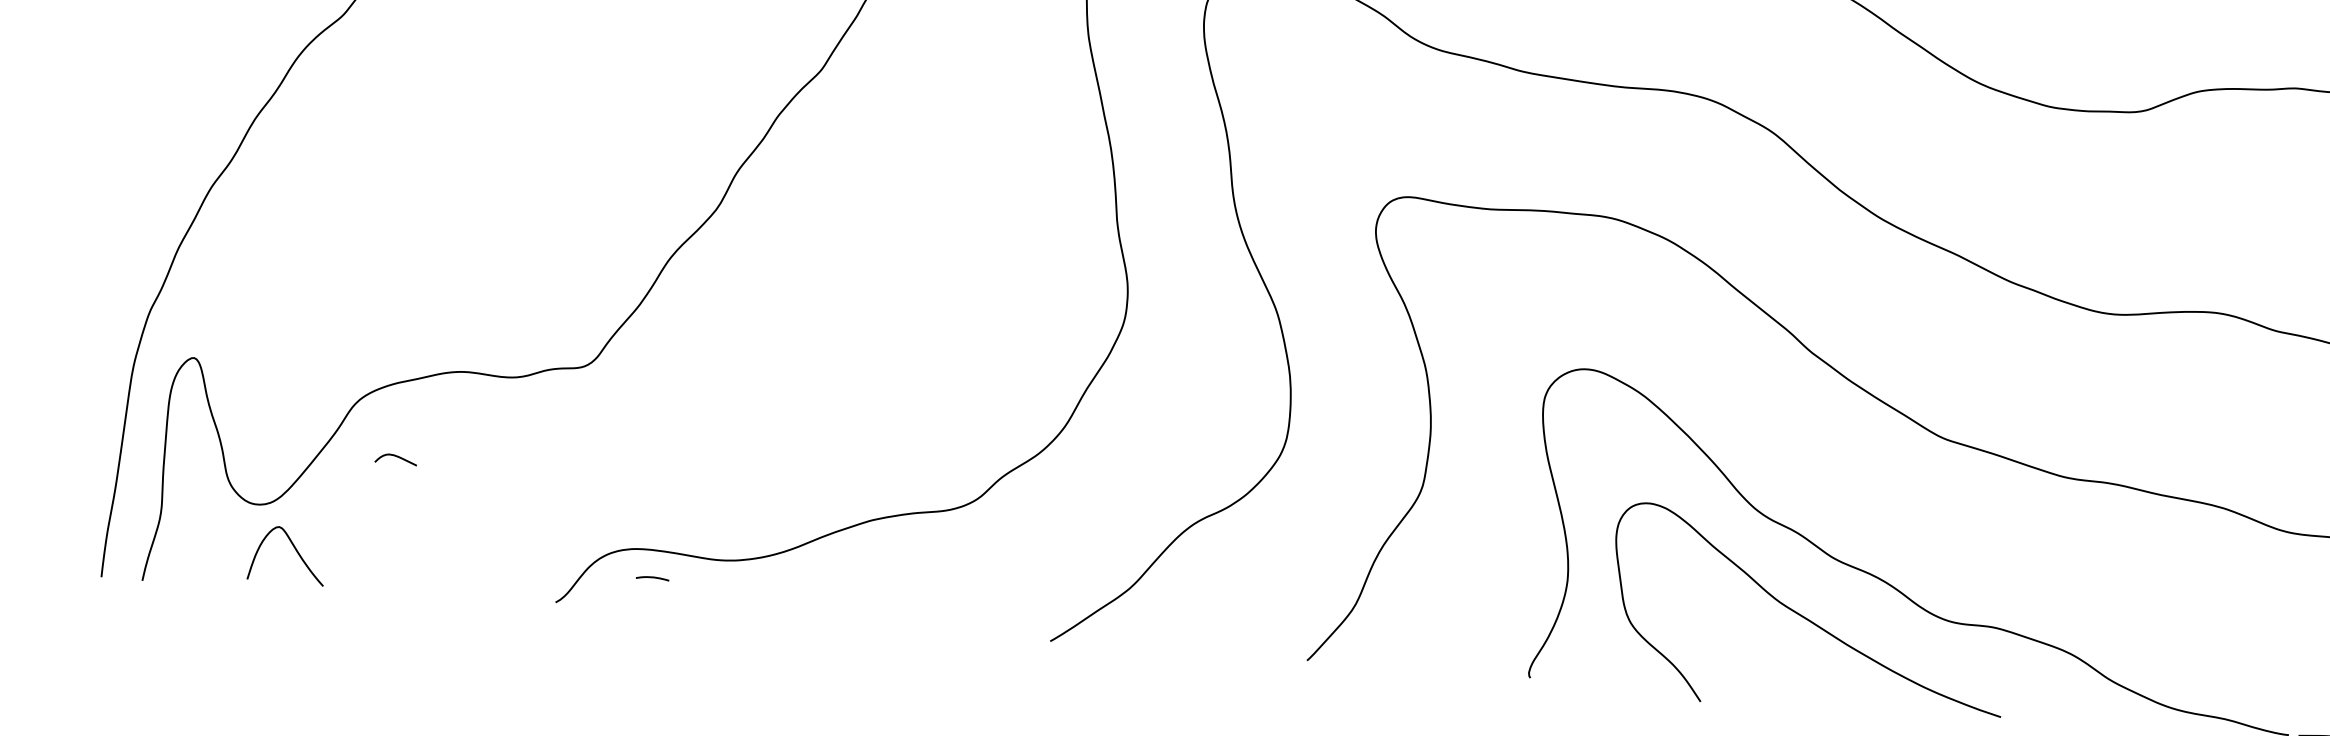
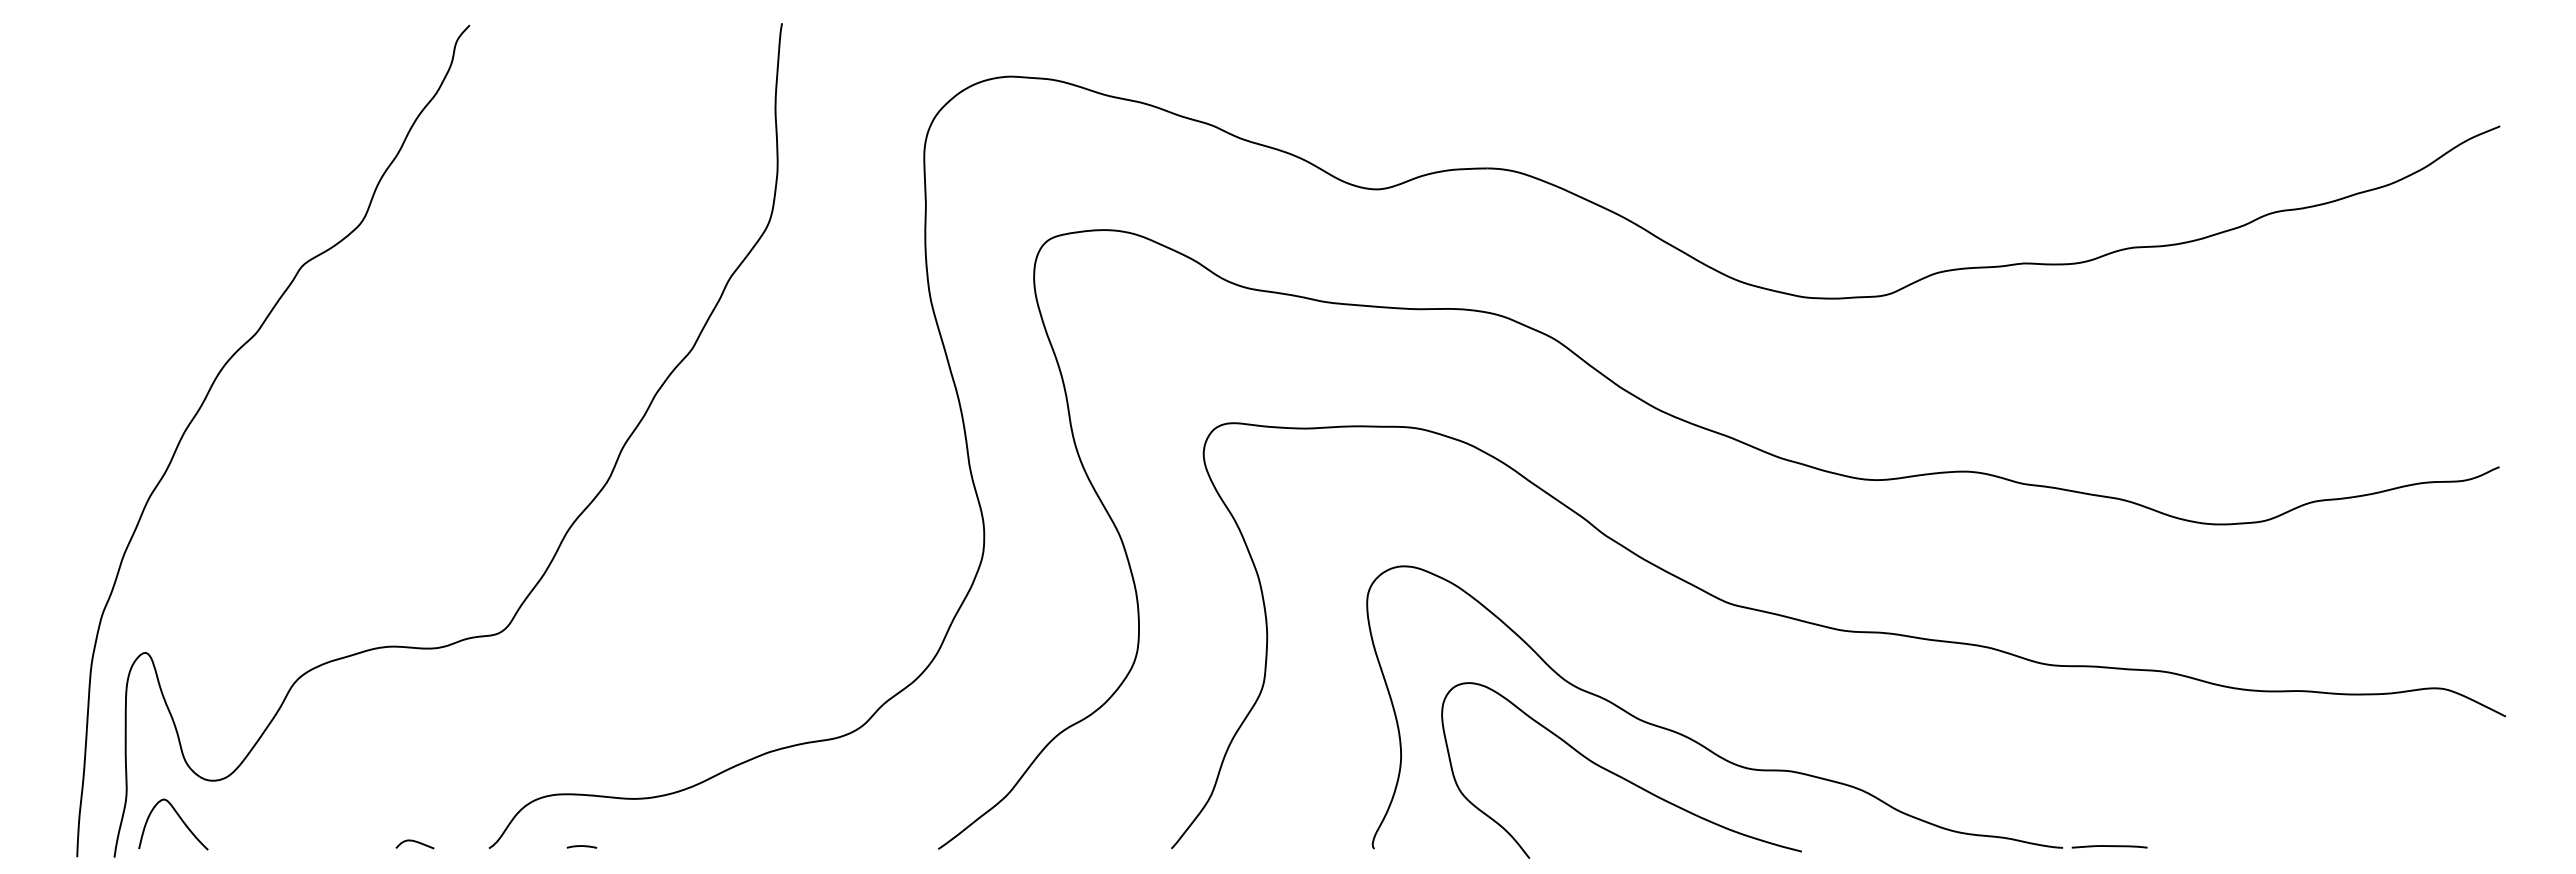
curve: (395, 457) -> (414, 842), moved
curve: (294, 549) -> (179, 818), moved
line: (652, 577) -> (581, 846), moved

